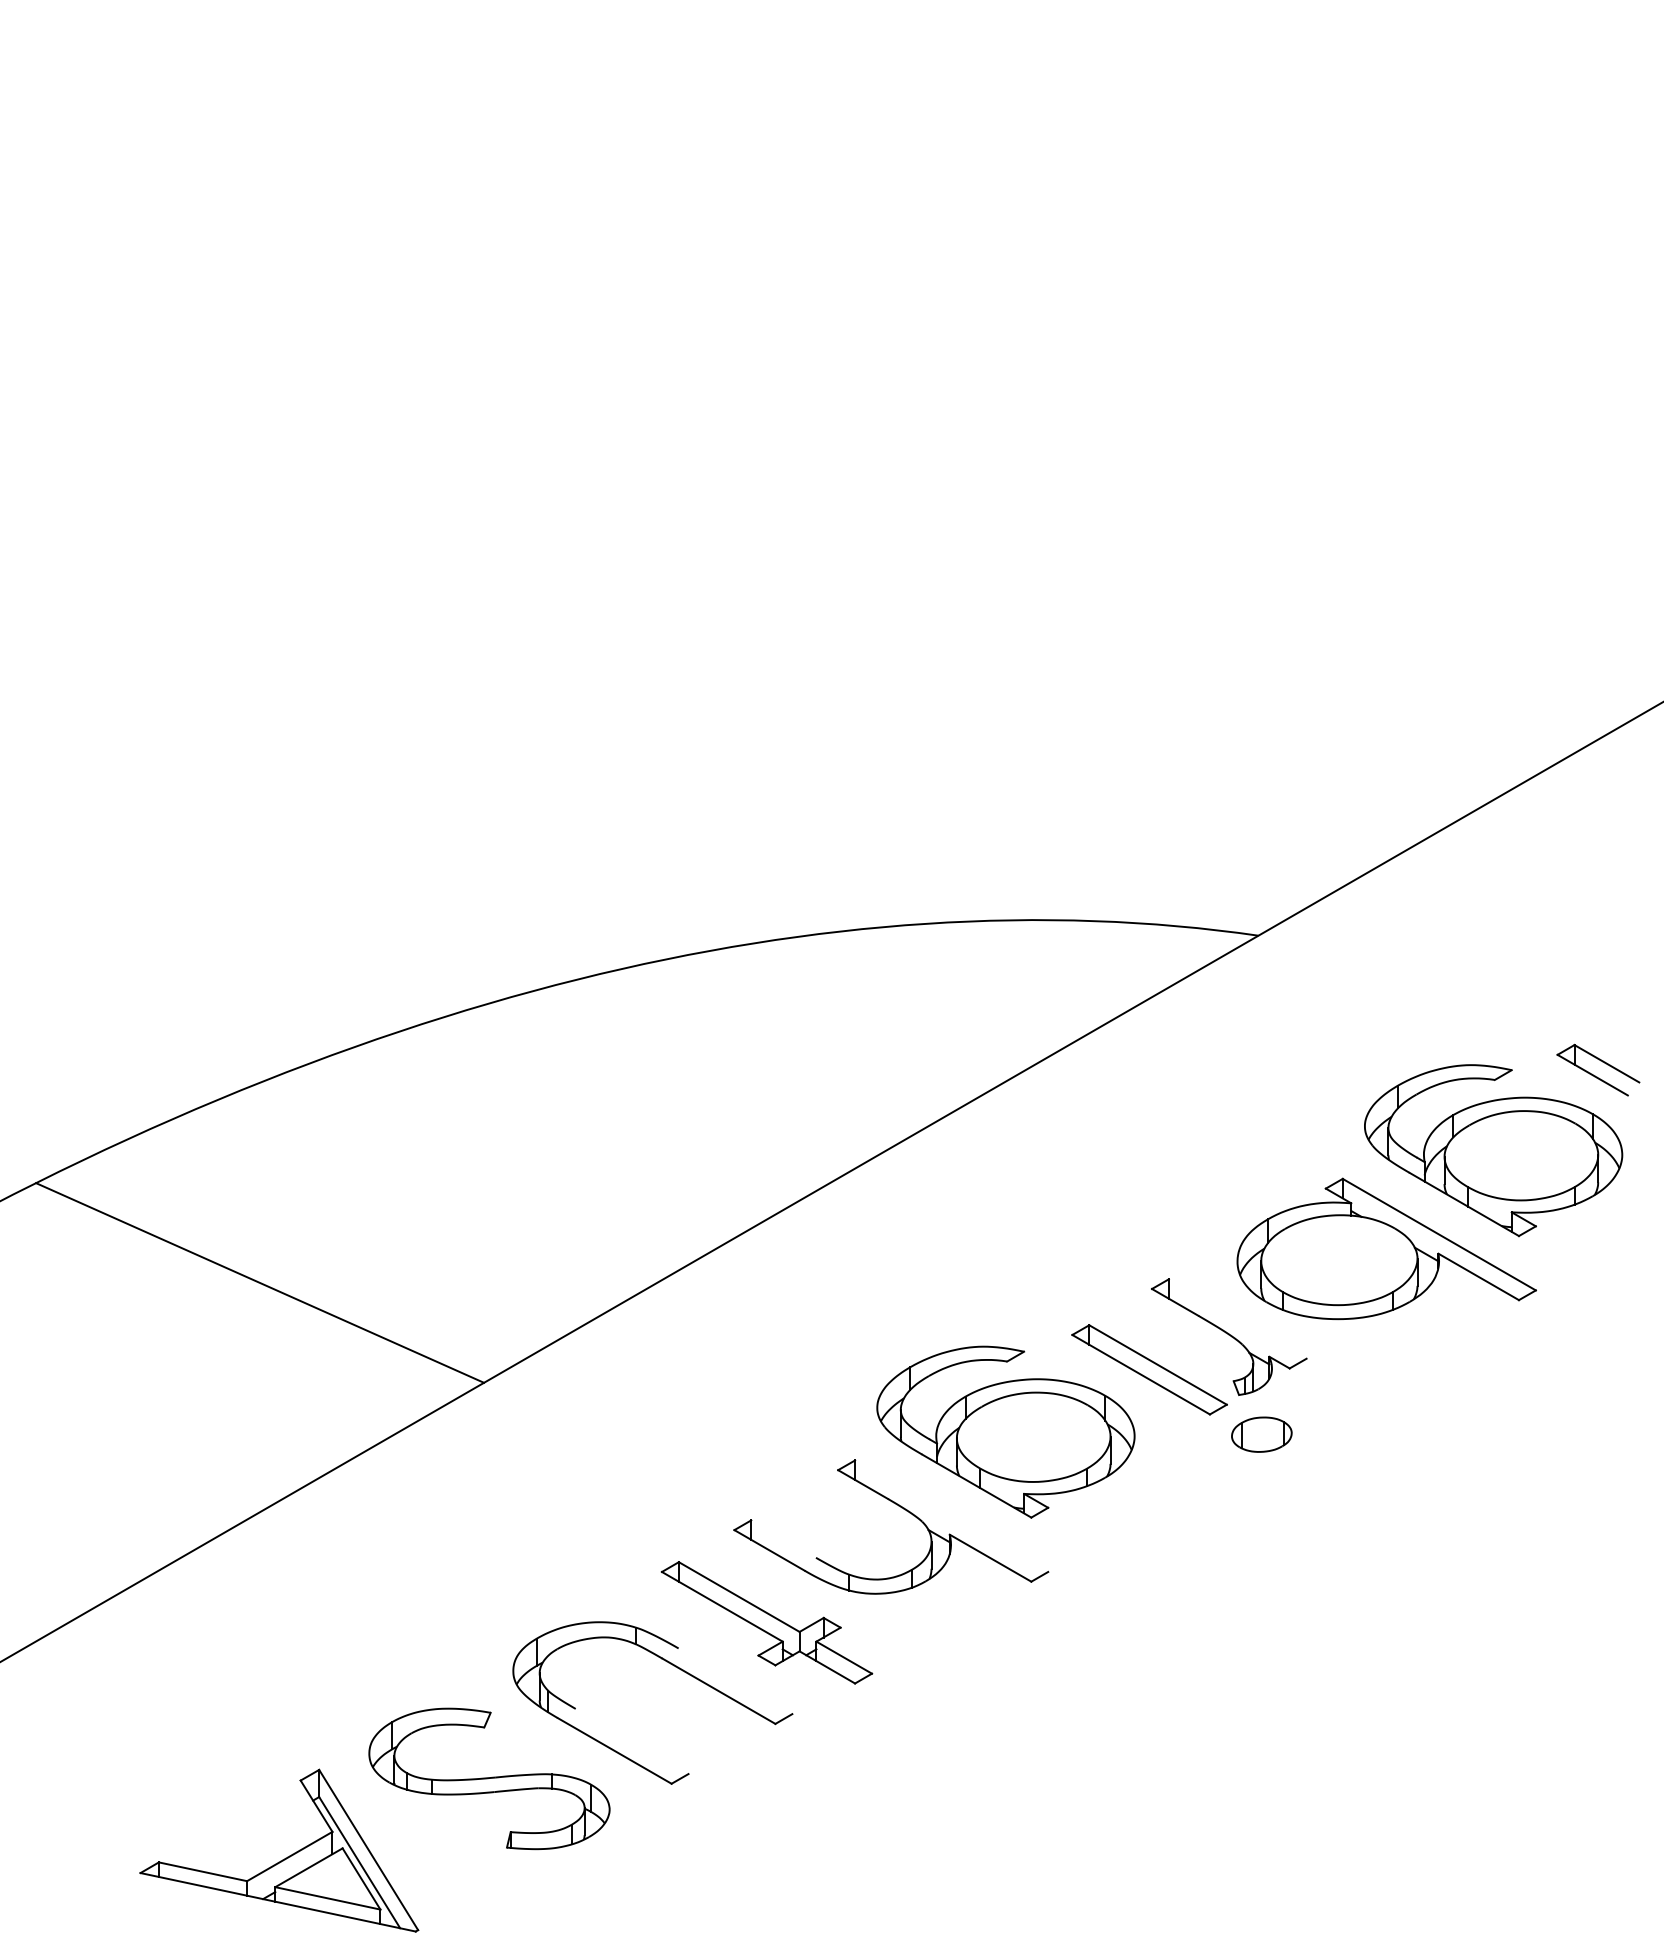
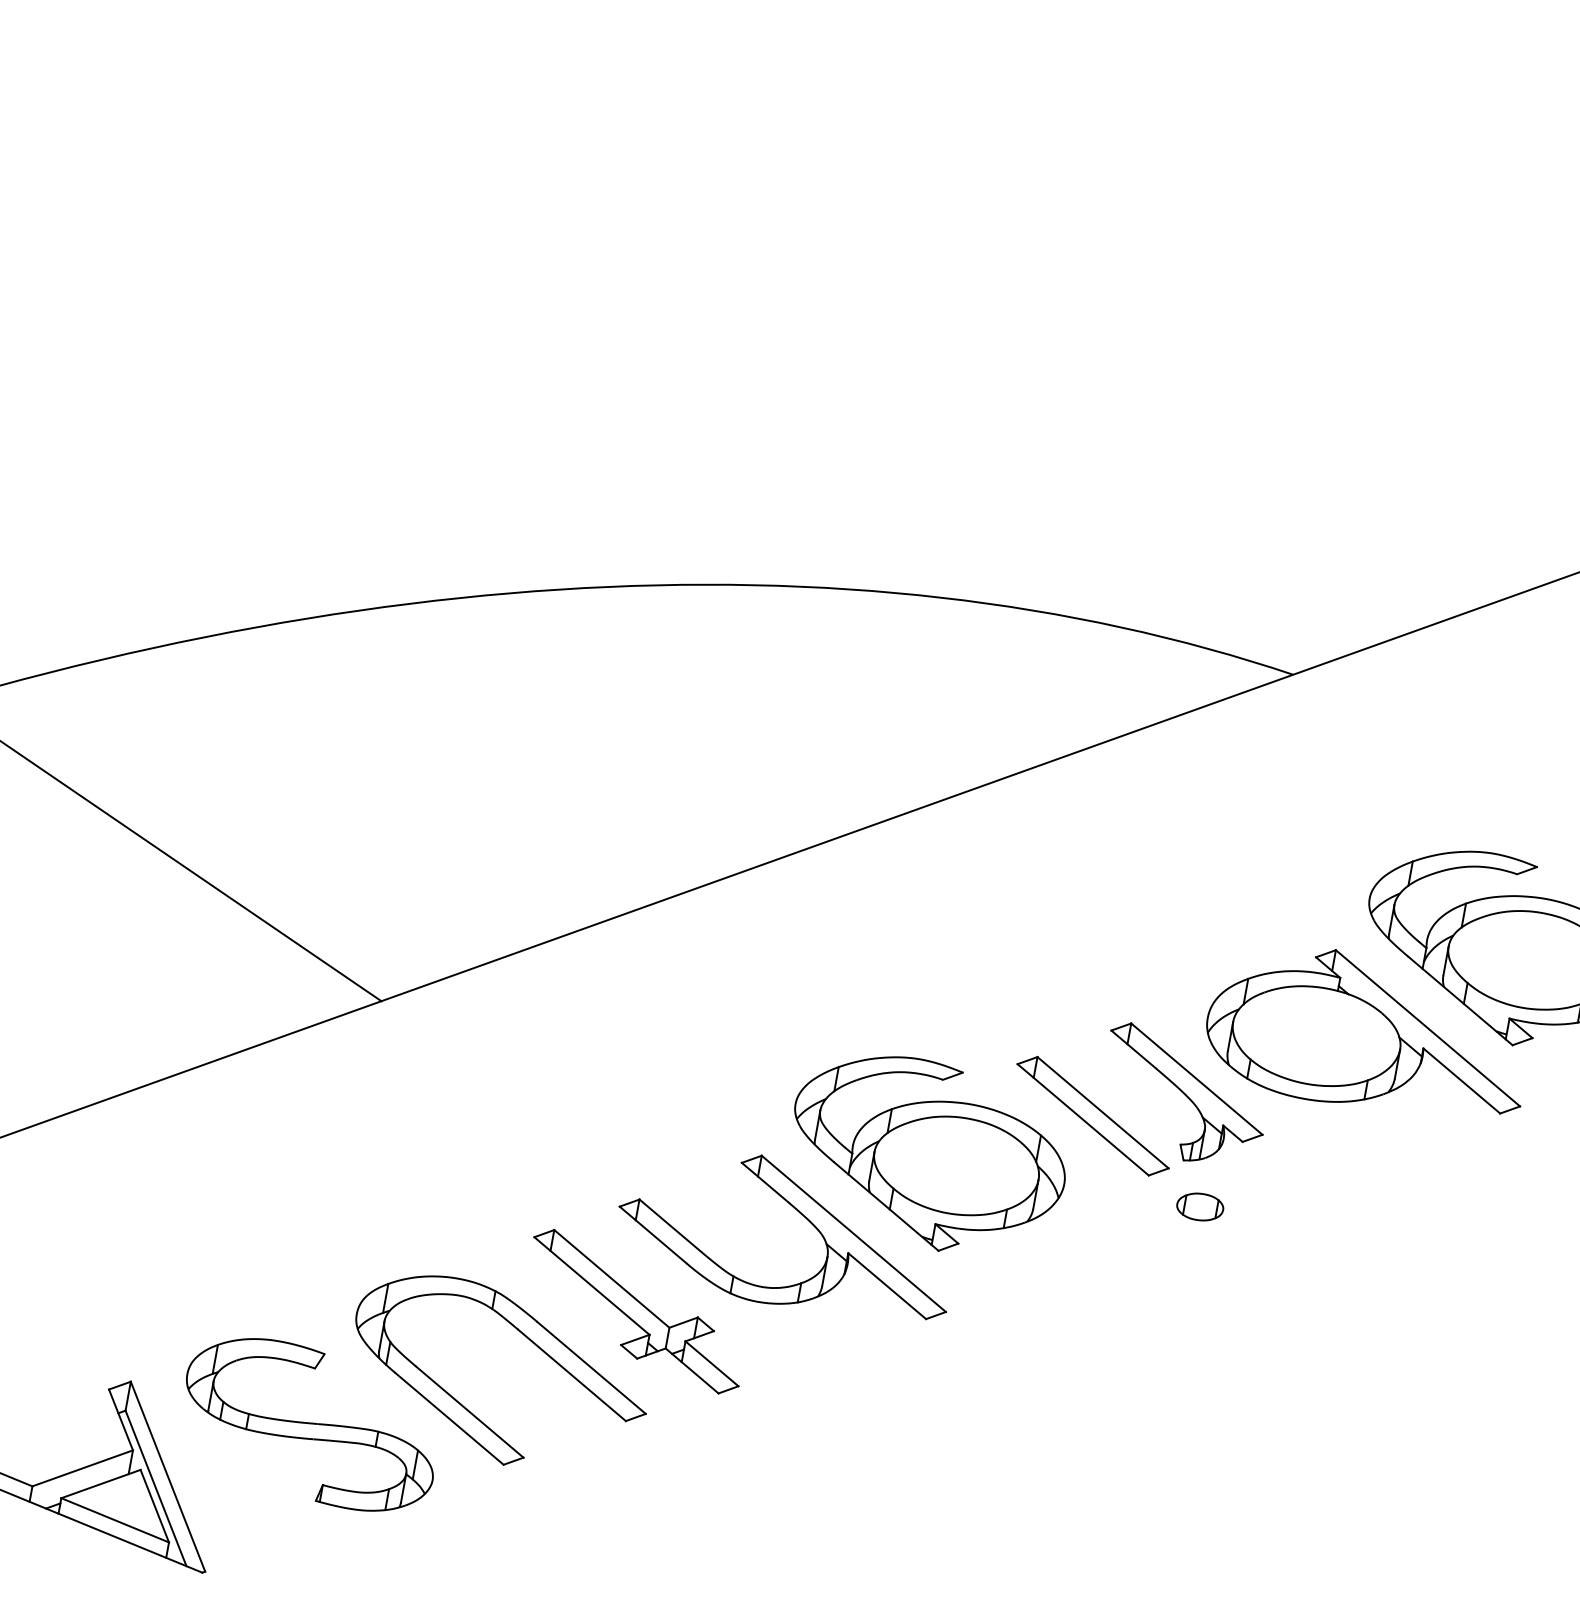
line: (1237, 1318) -> (1196, 1078), added
part: (1261, 1434) -> (1199, 1206), size x0.71
line: (951, 1515) -> (853, 1233), added
line: (783, 1538) -> (670, 1225), added
line: (735, 1681) -> (591, 1368), added
line: (631, 1741) -> (469, 1411), added

